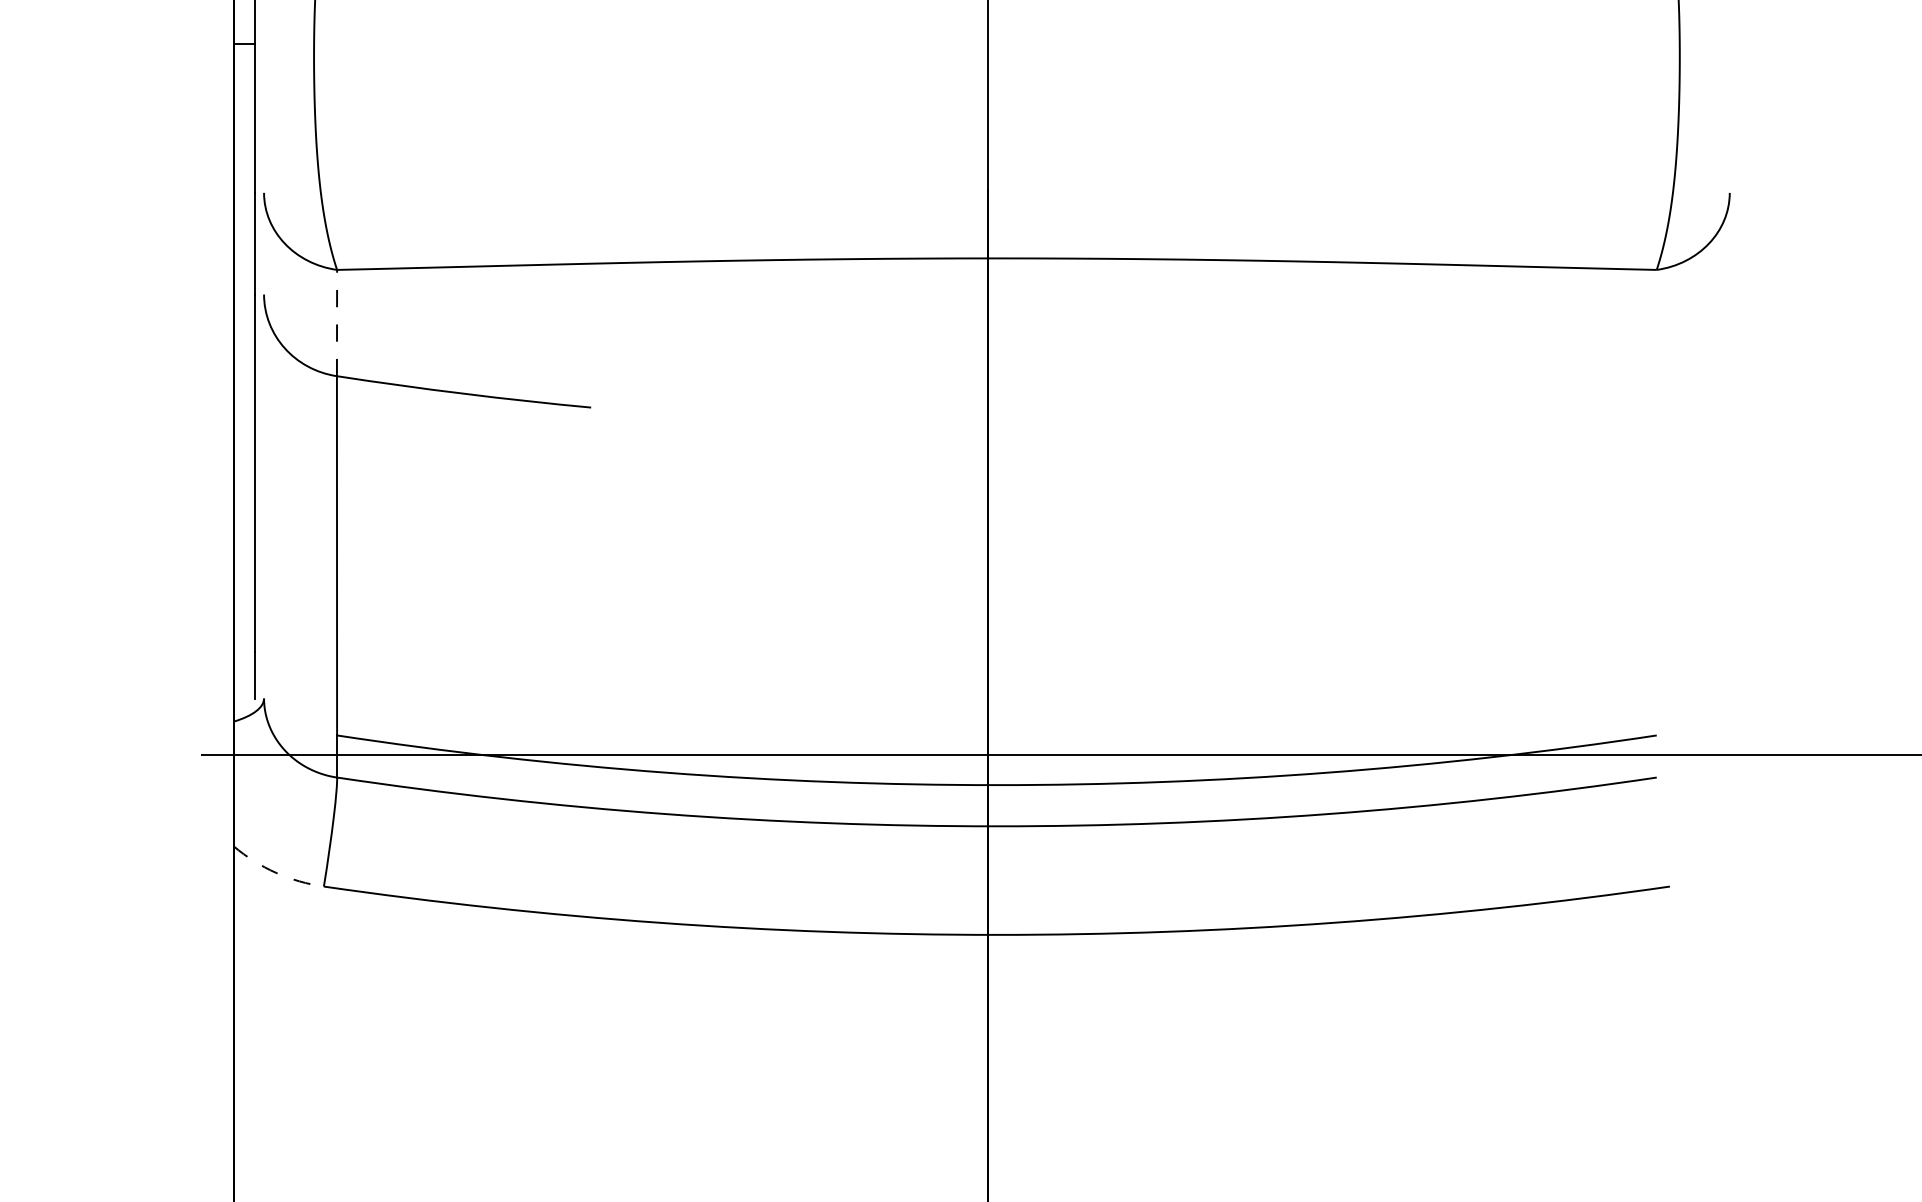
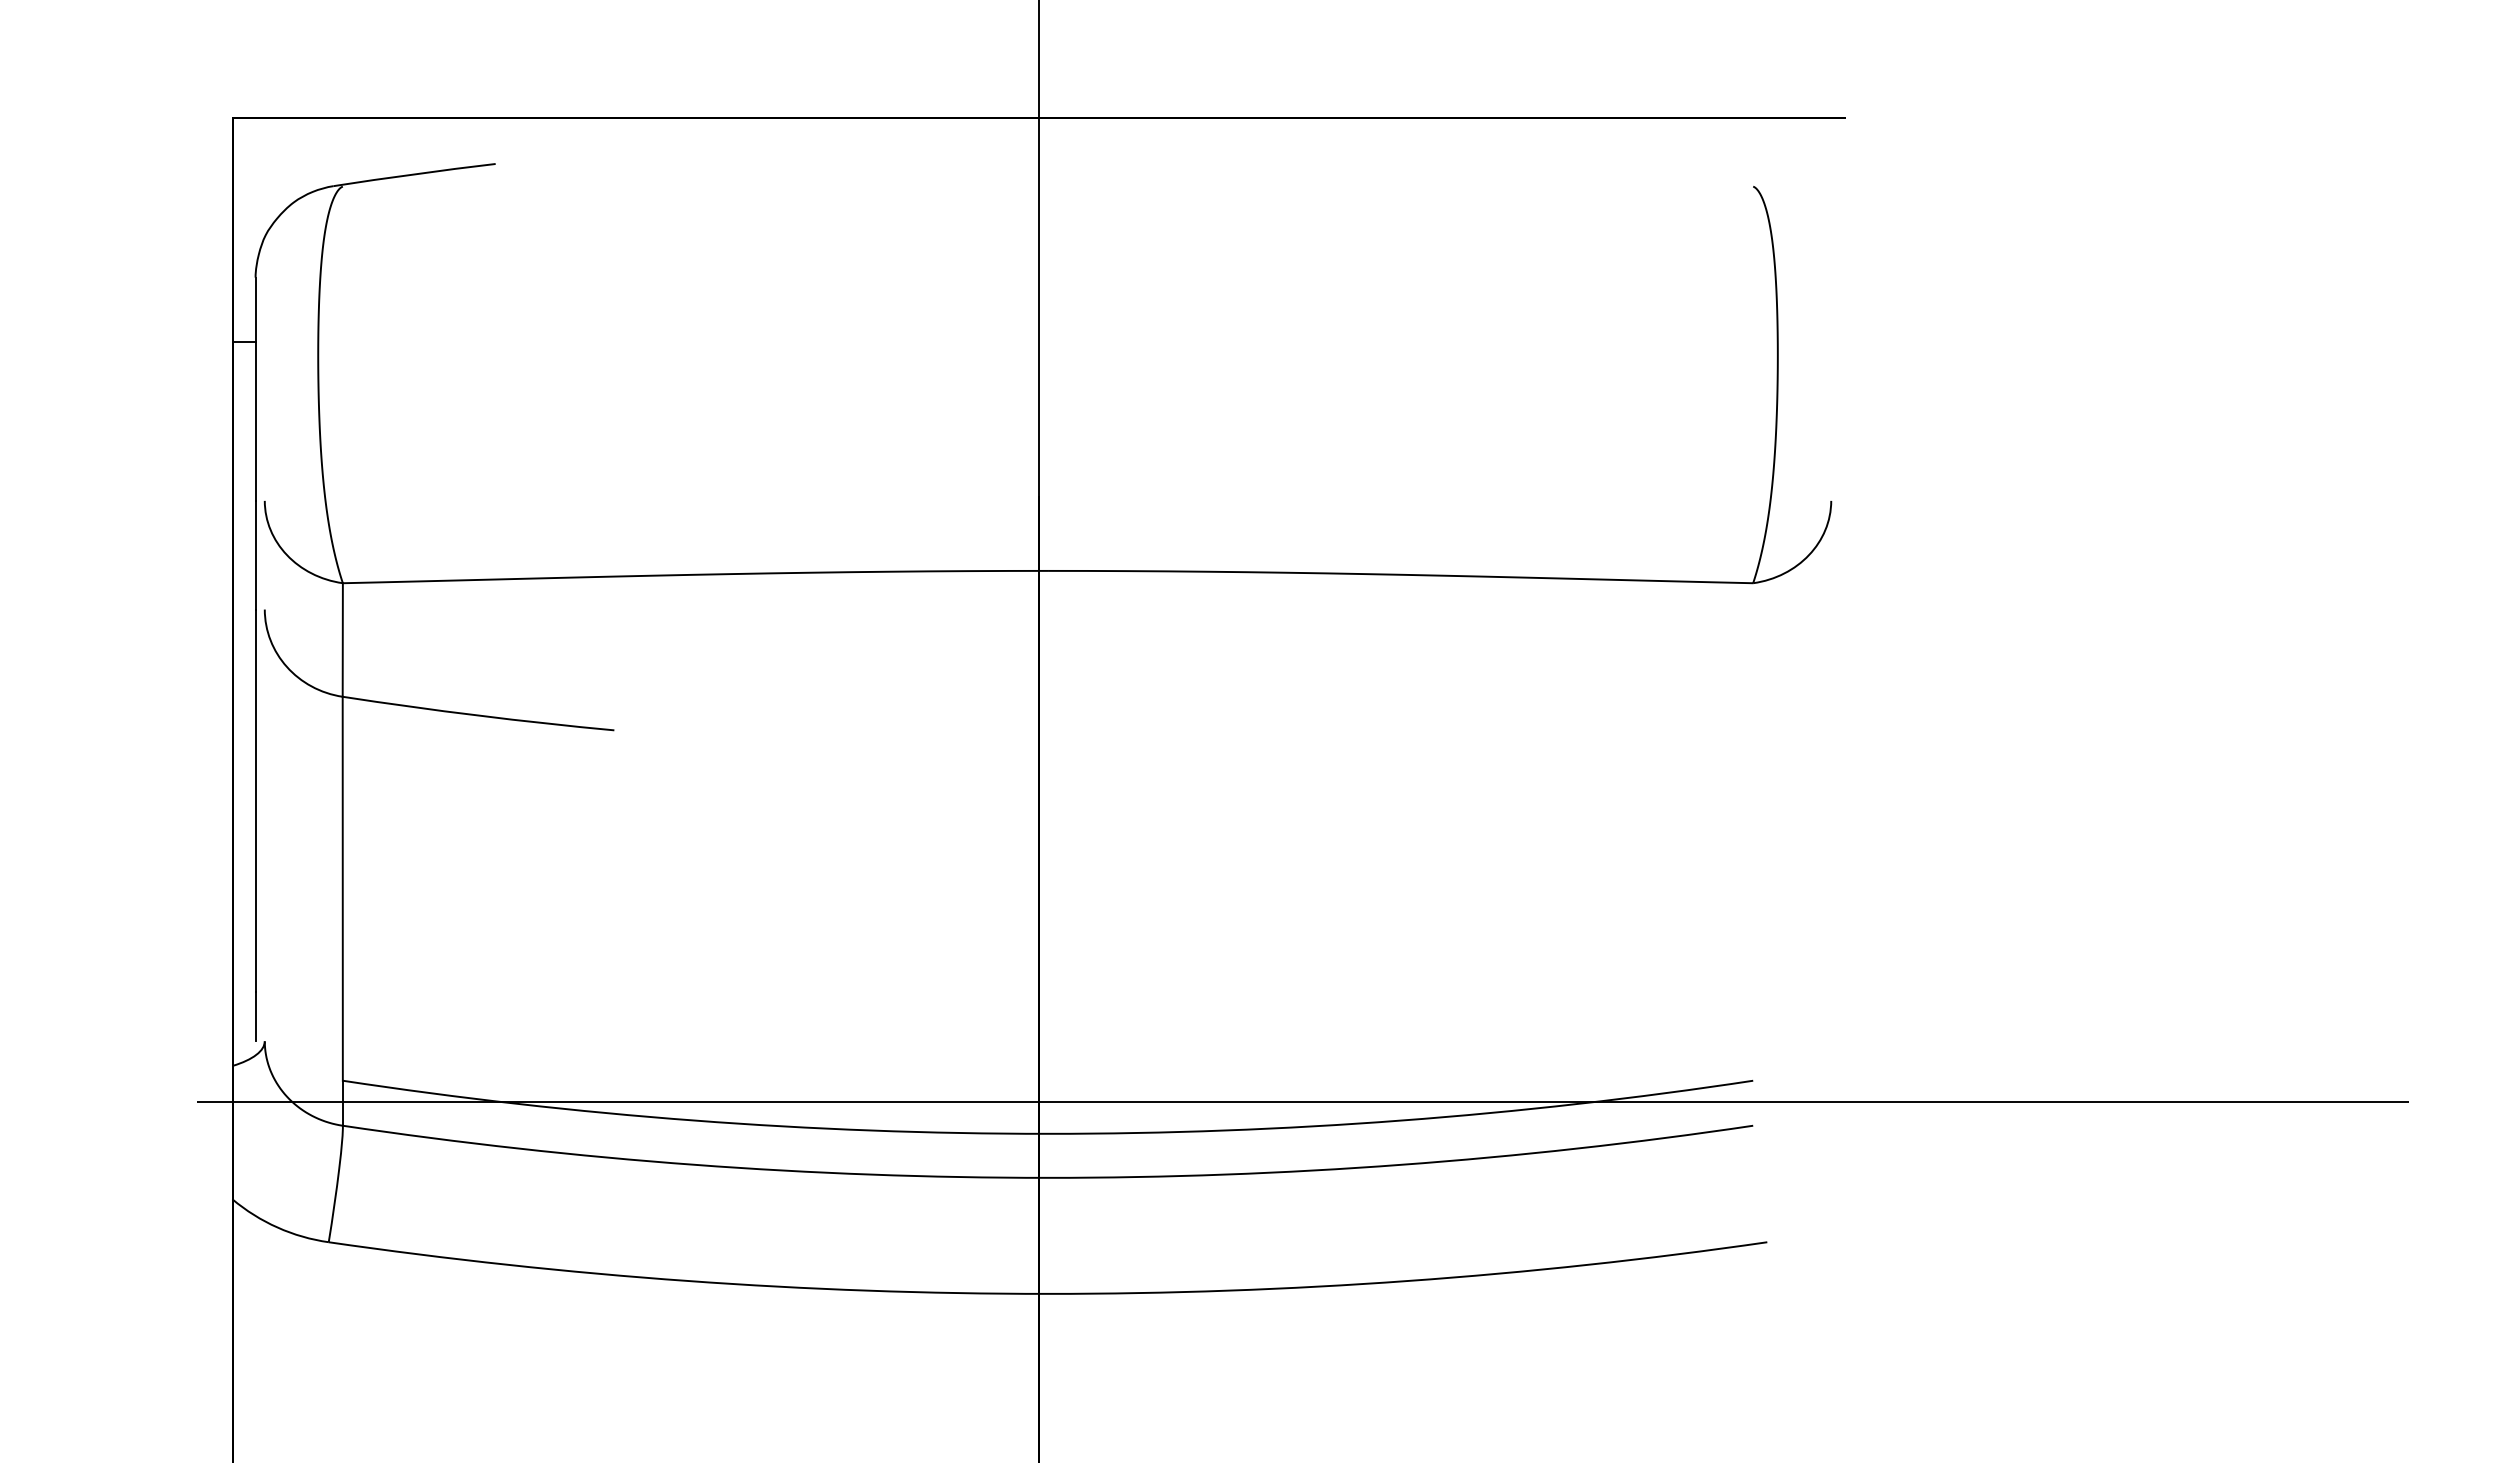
line: (336, 323) -> (342, 640), dashed -> solid
arc: (275, 872) -> (277, 1227), dashed -> solid

